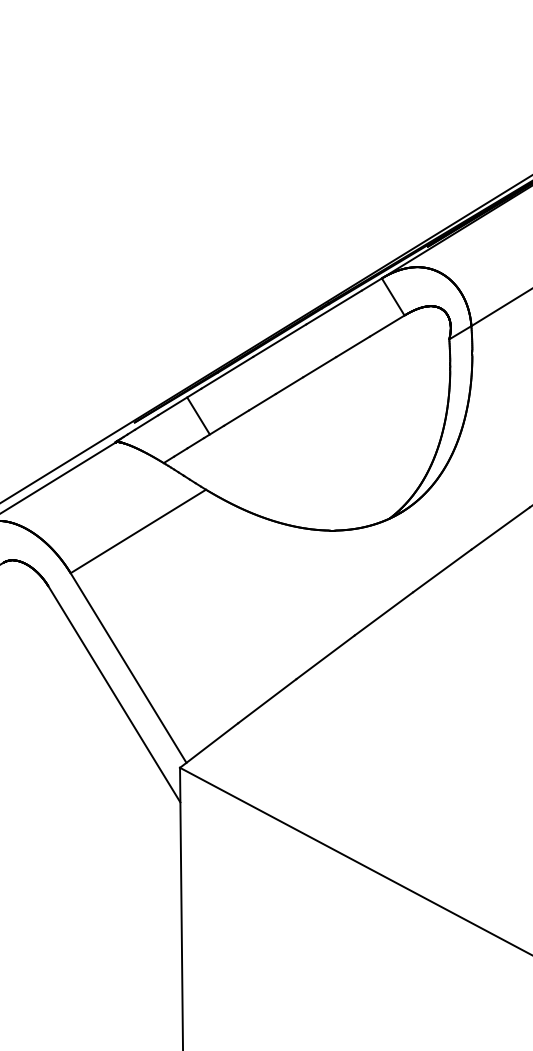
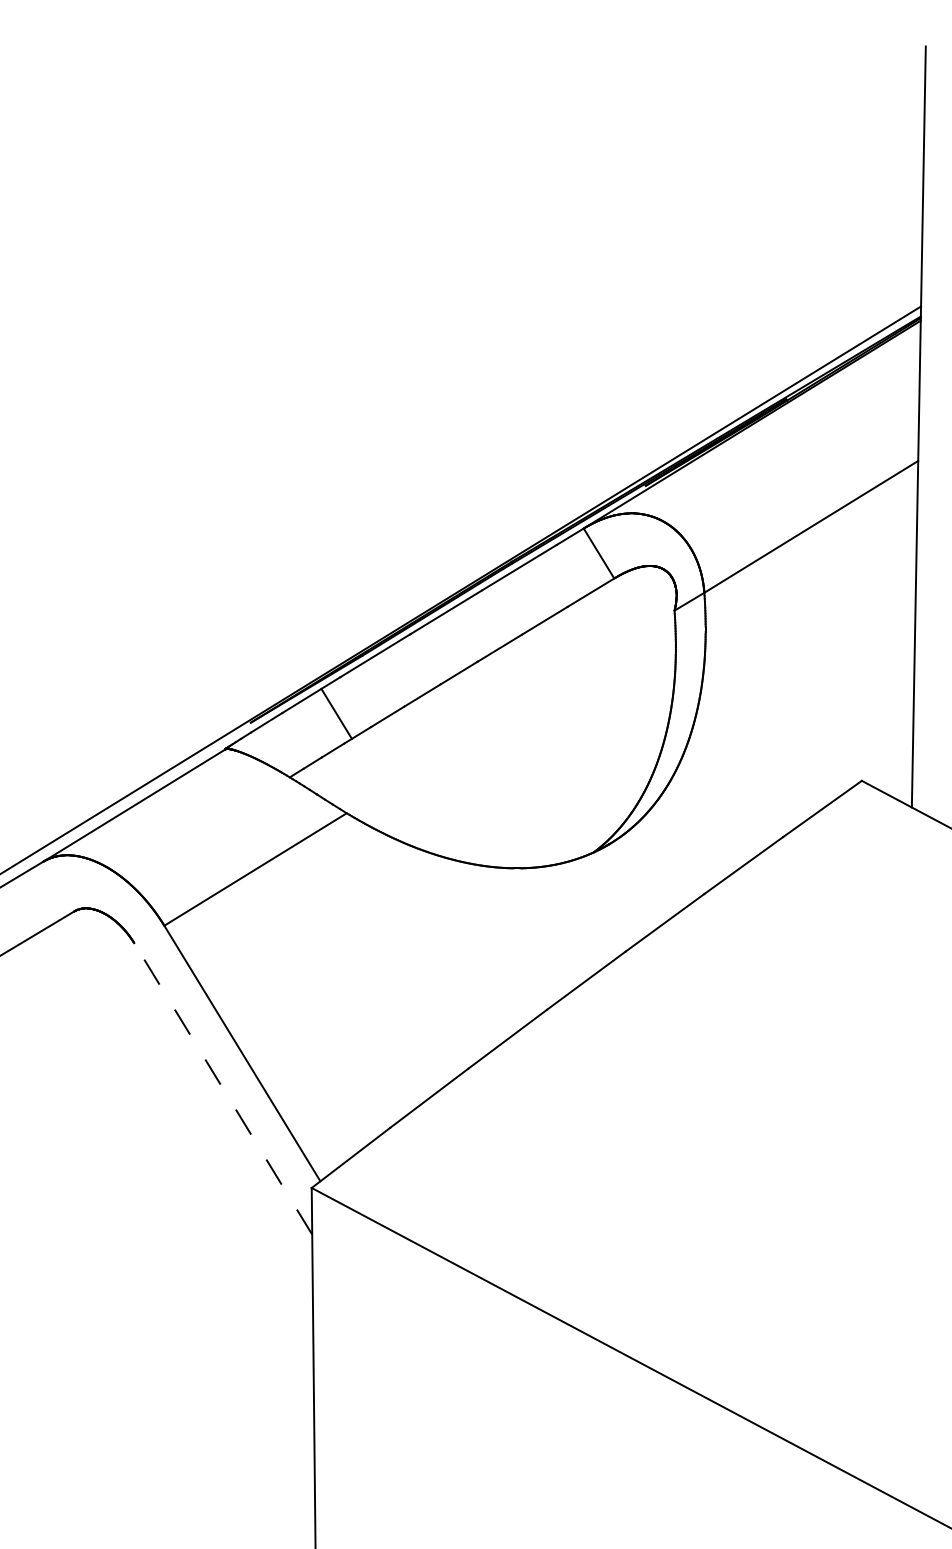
line: (114, 693) -> (223, 1088), solid -> dashed

